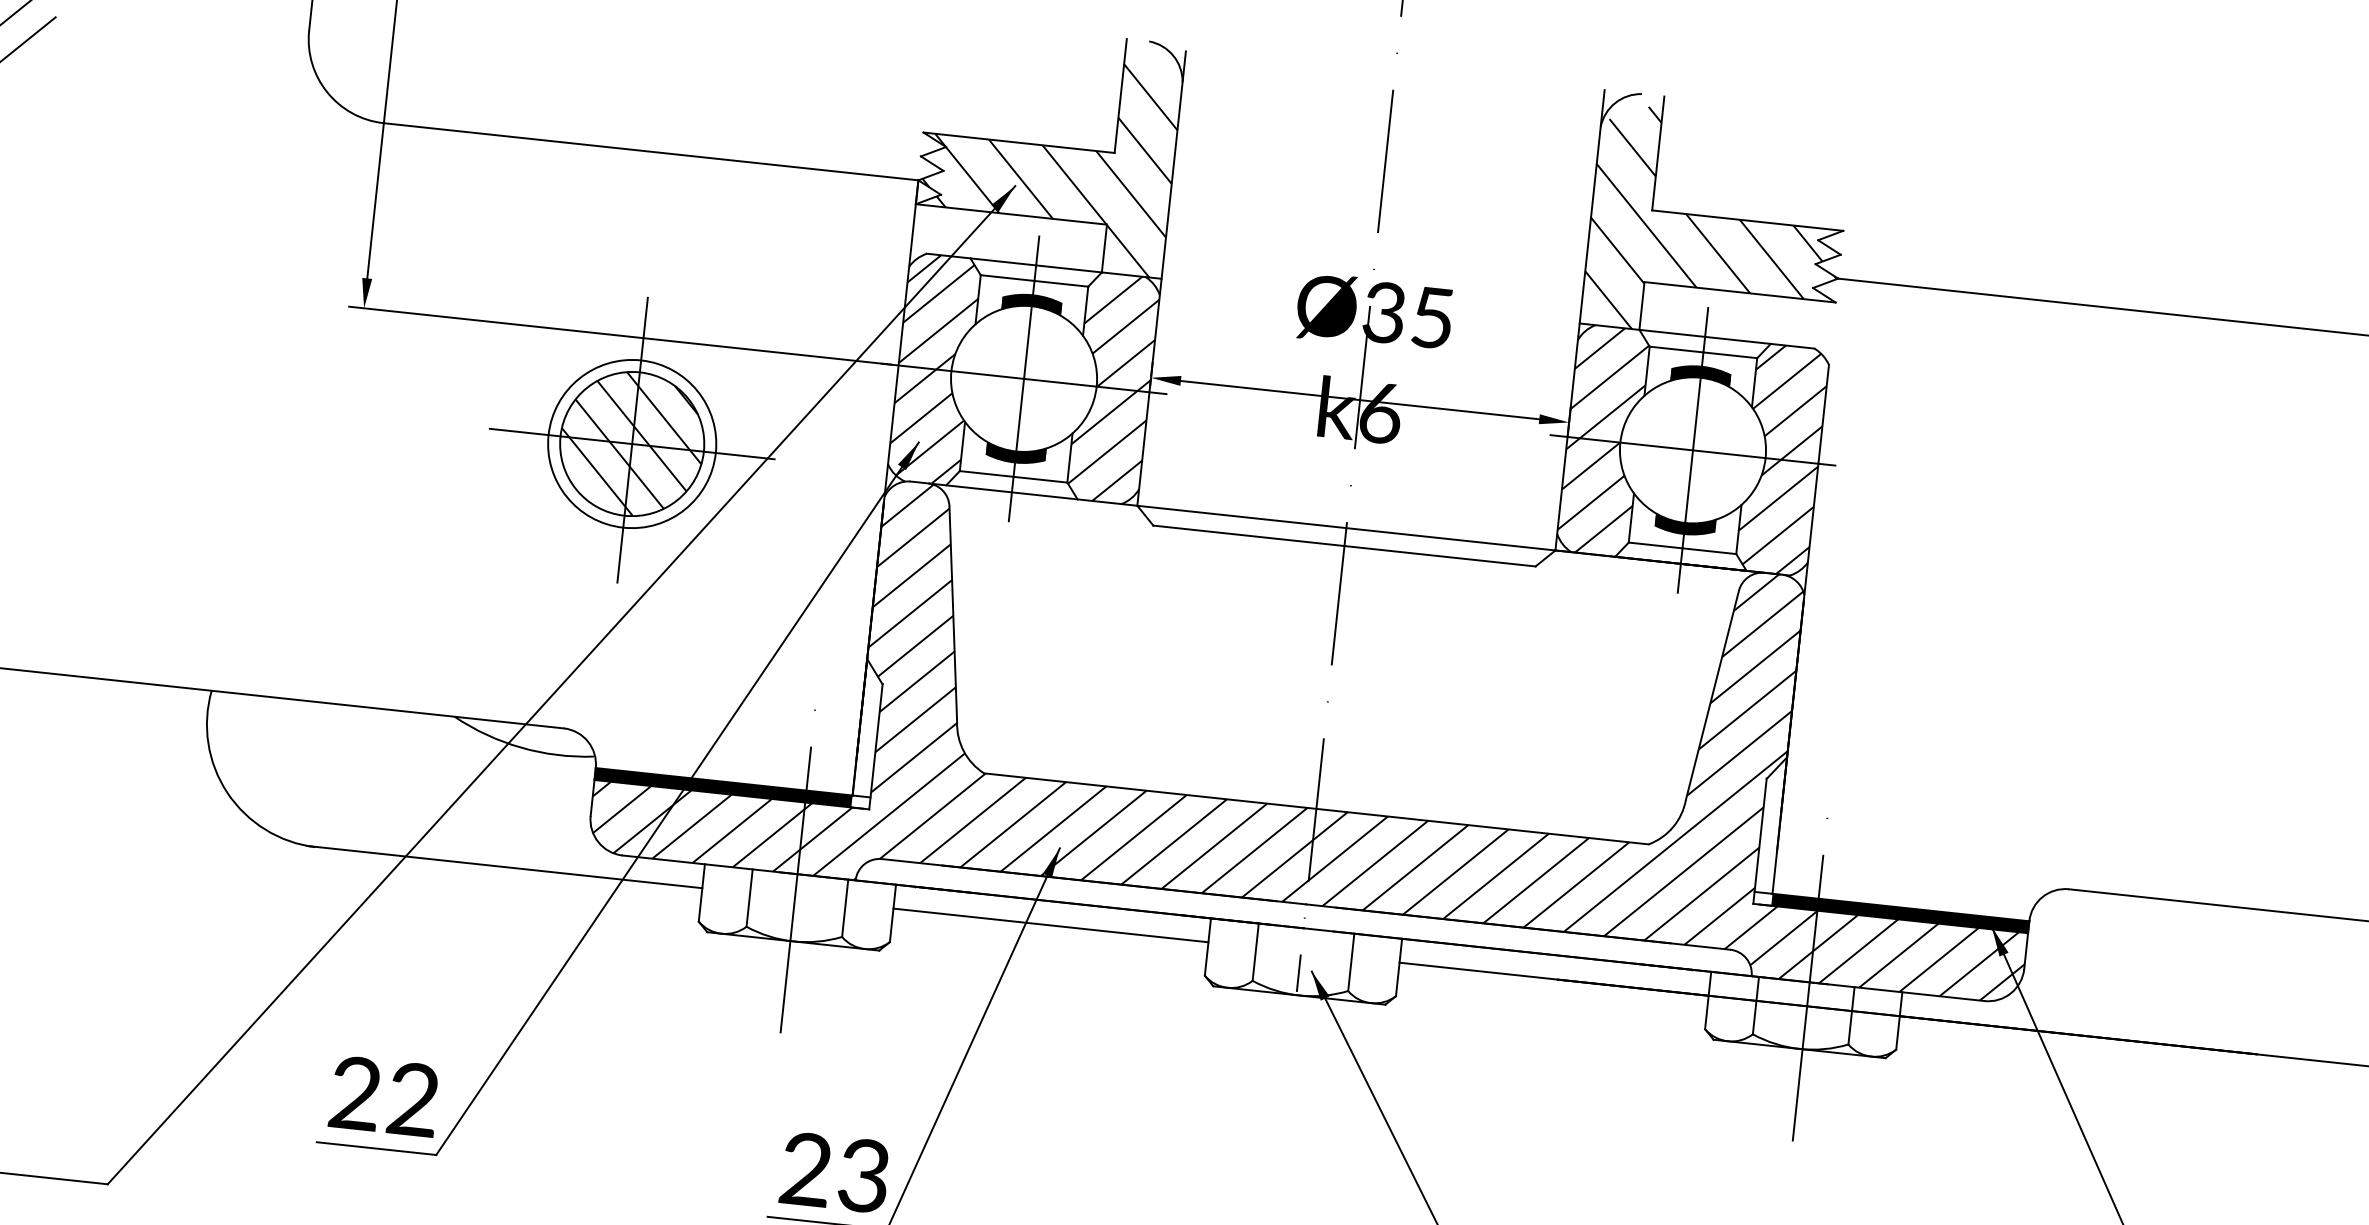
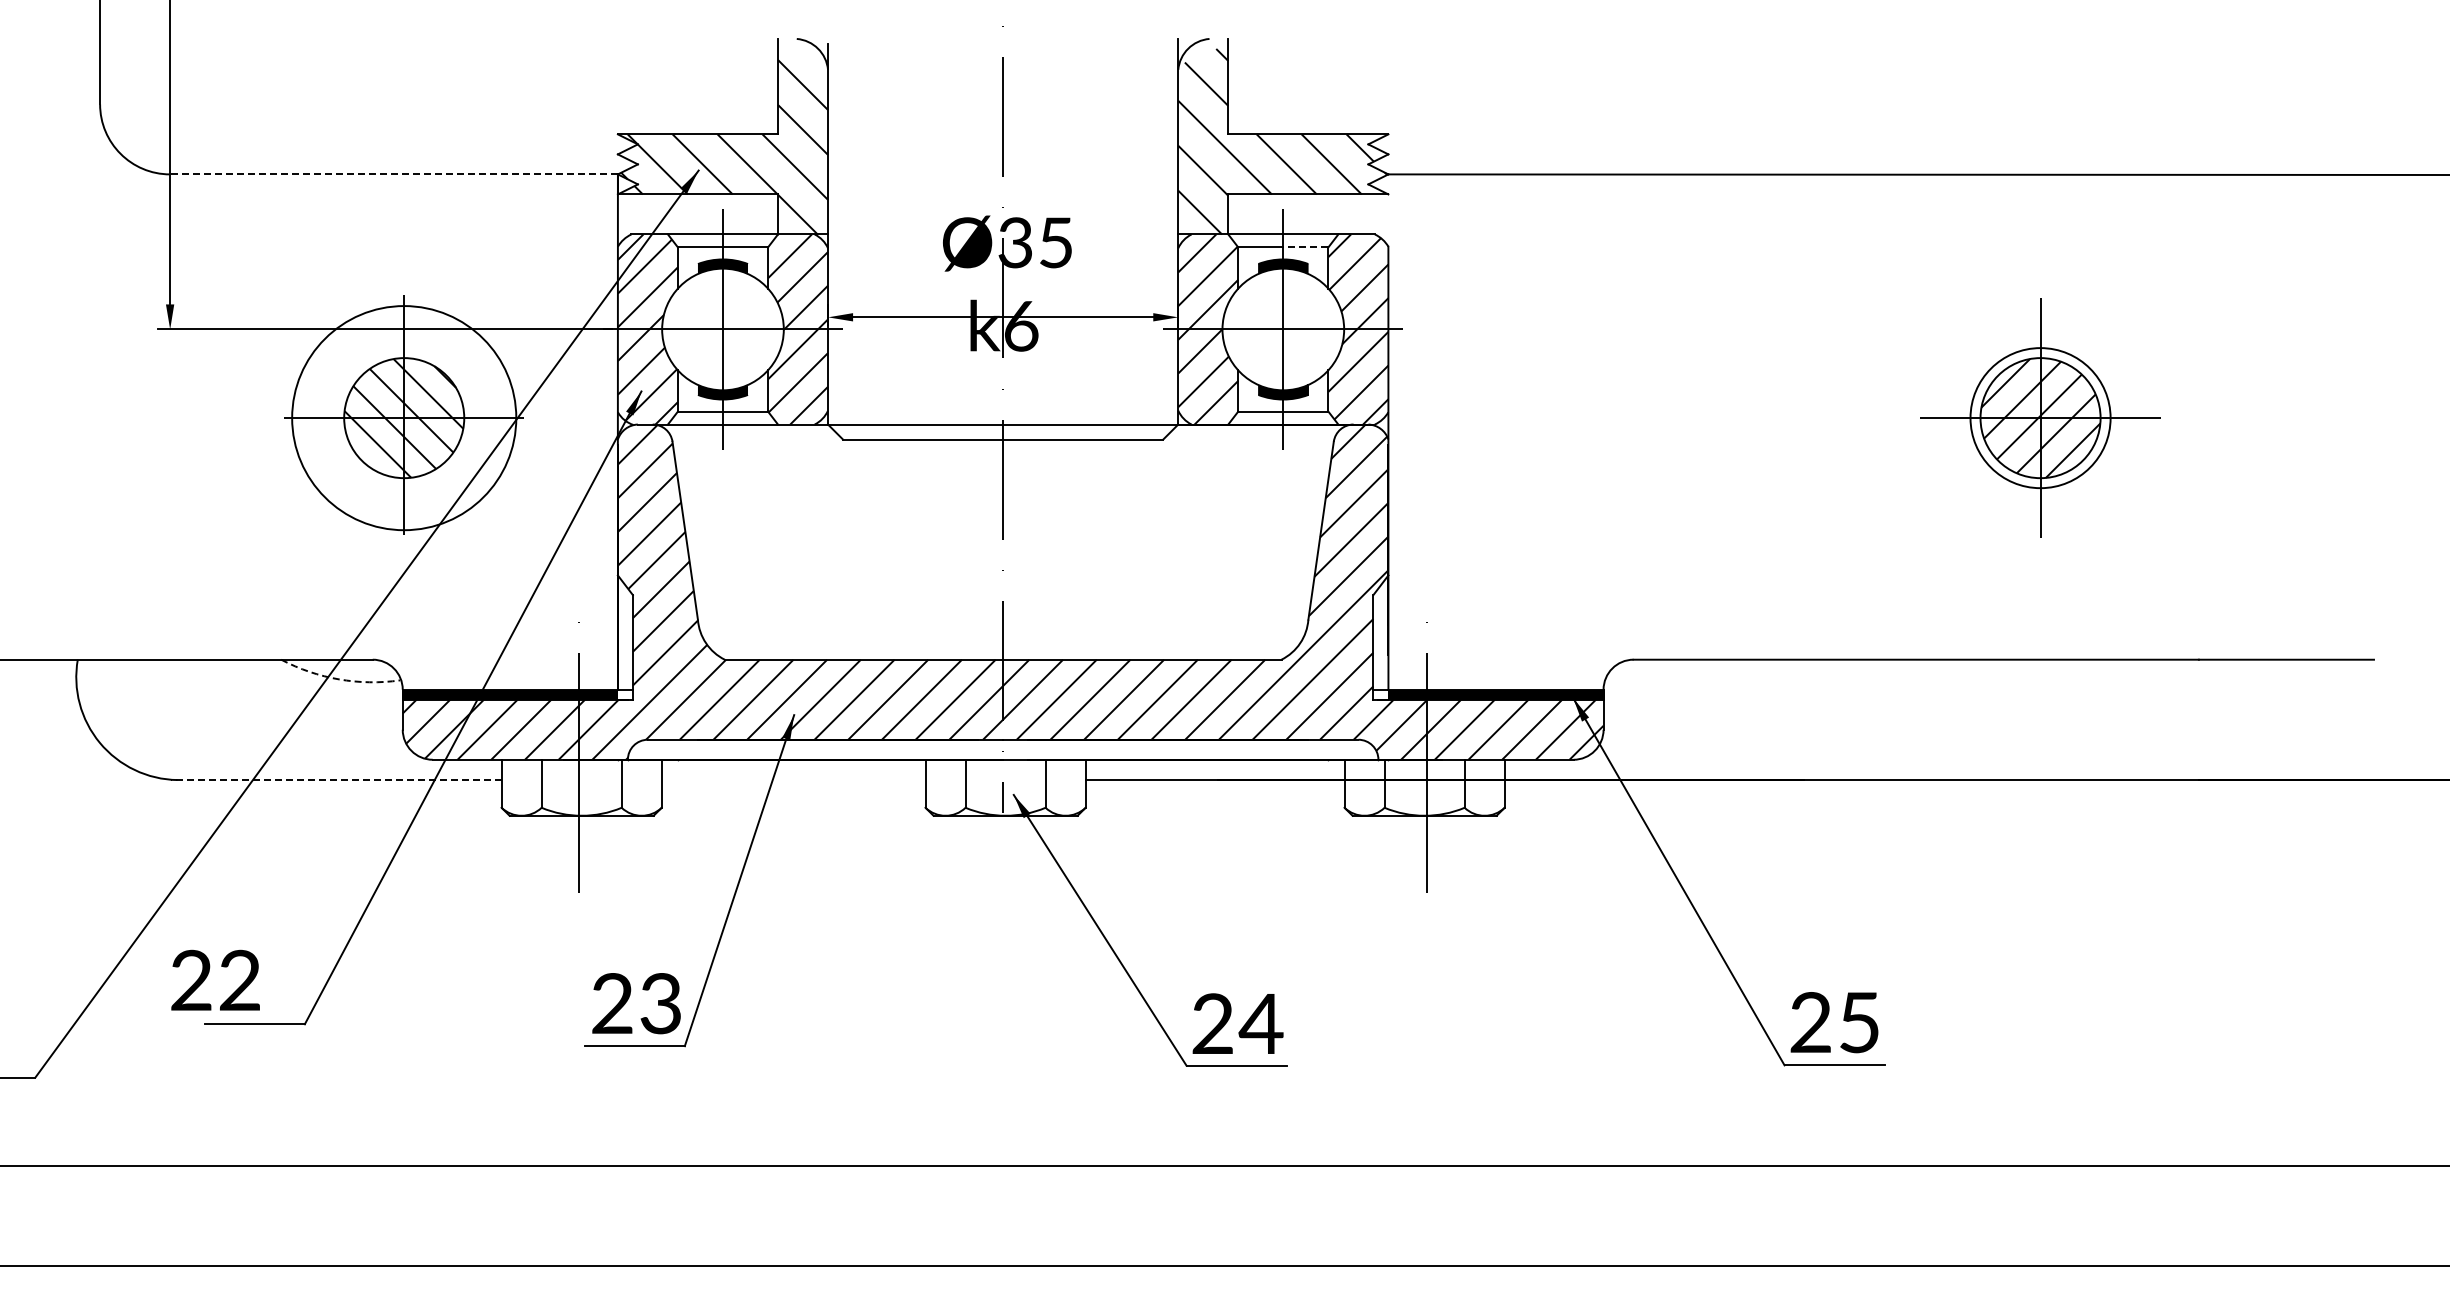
line: (651, 151) -> (394, 174), solid -> dashed
line: (1729, 355) -> (1305, 247), solid -> dashed
circle: (632, 444) -> (404, 418), size x1.6
arc: (521, 747) -> (339, 679), solid -> dashed
line: (505, 866) -> (336, 779), solid -> dashed
line: (1050, 925) -> (793, 779), removed
text: (384, 1095) -> (215, 979), moved

